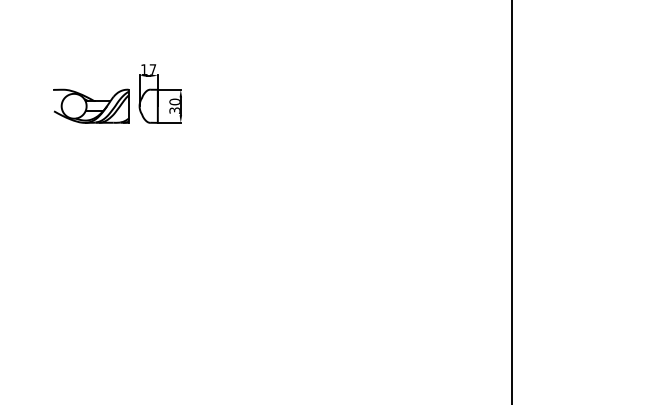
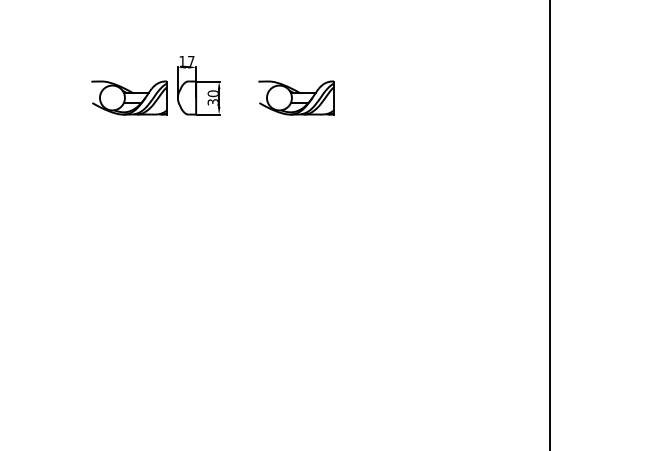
part: (258, 105) -> (296, 97), added

